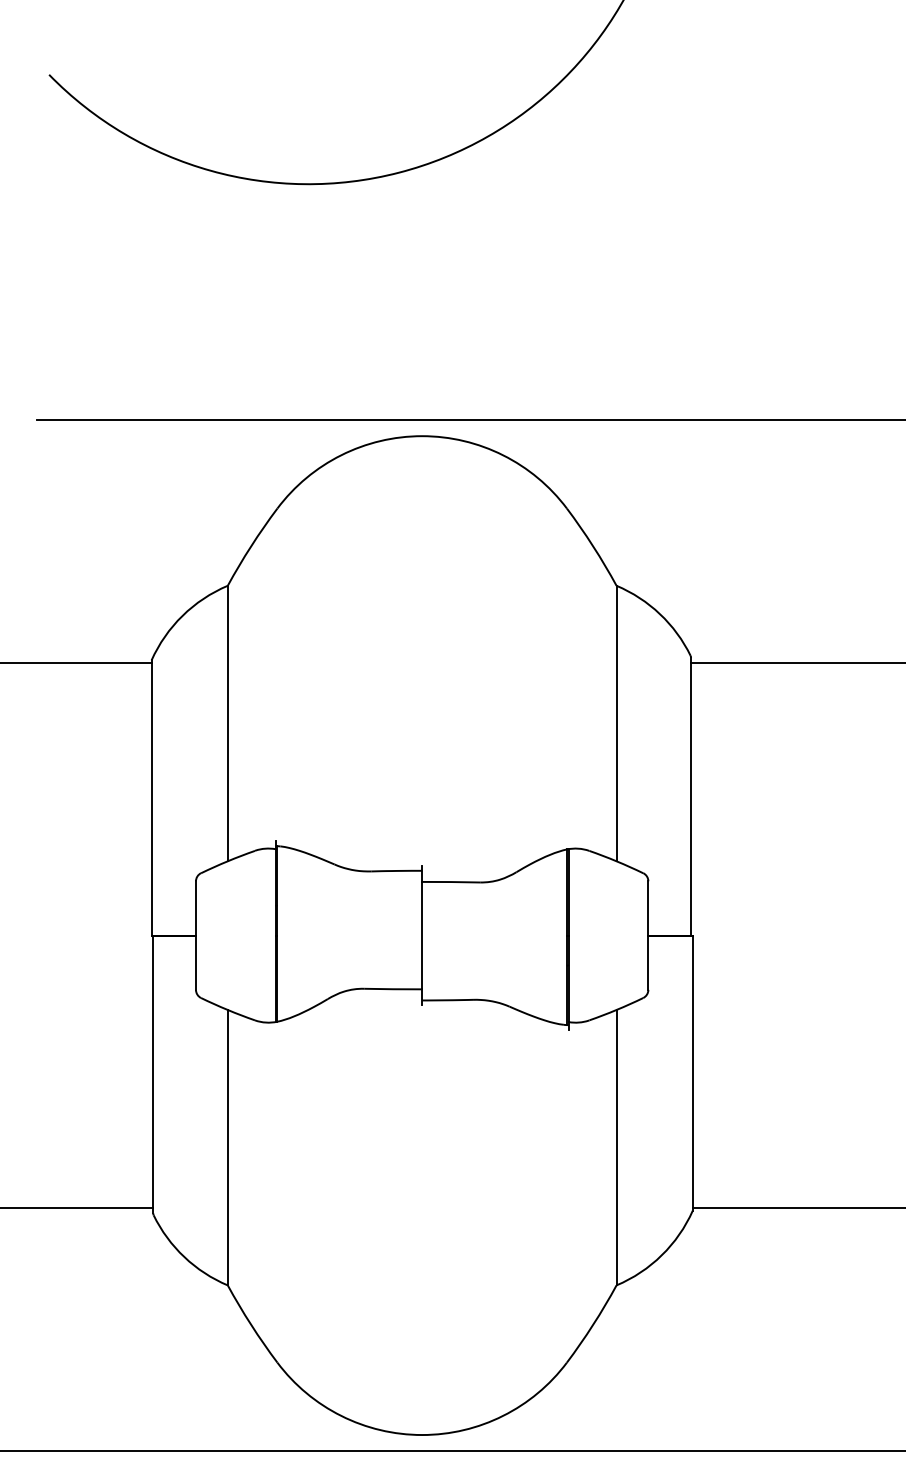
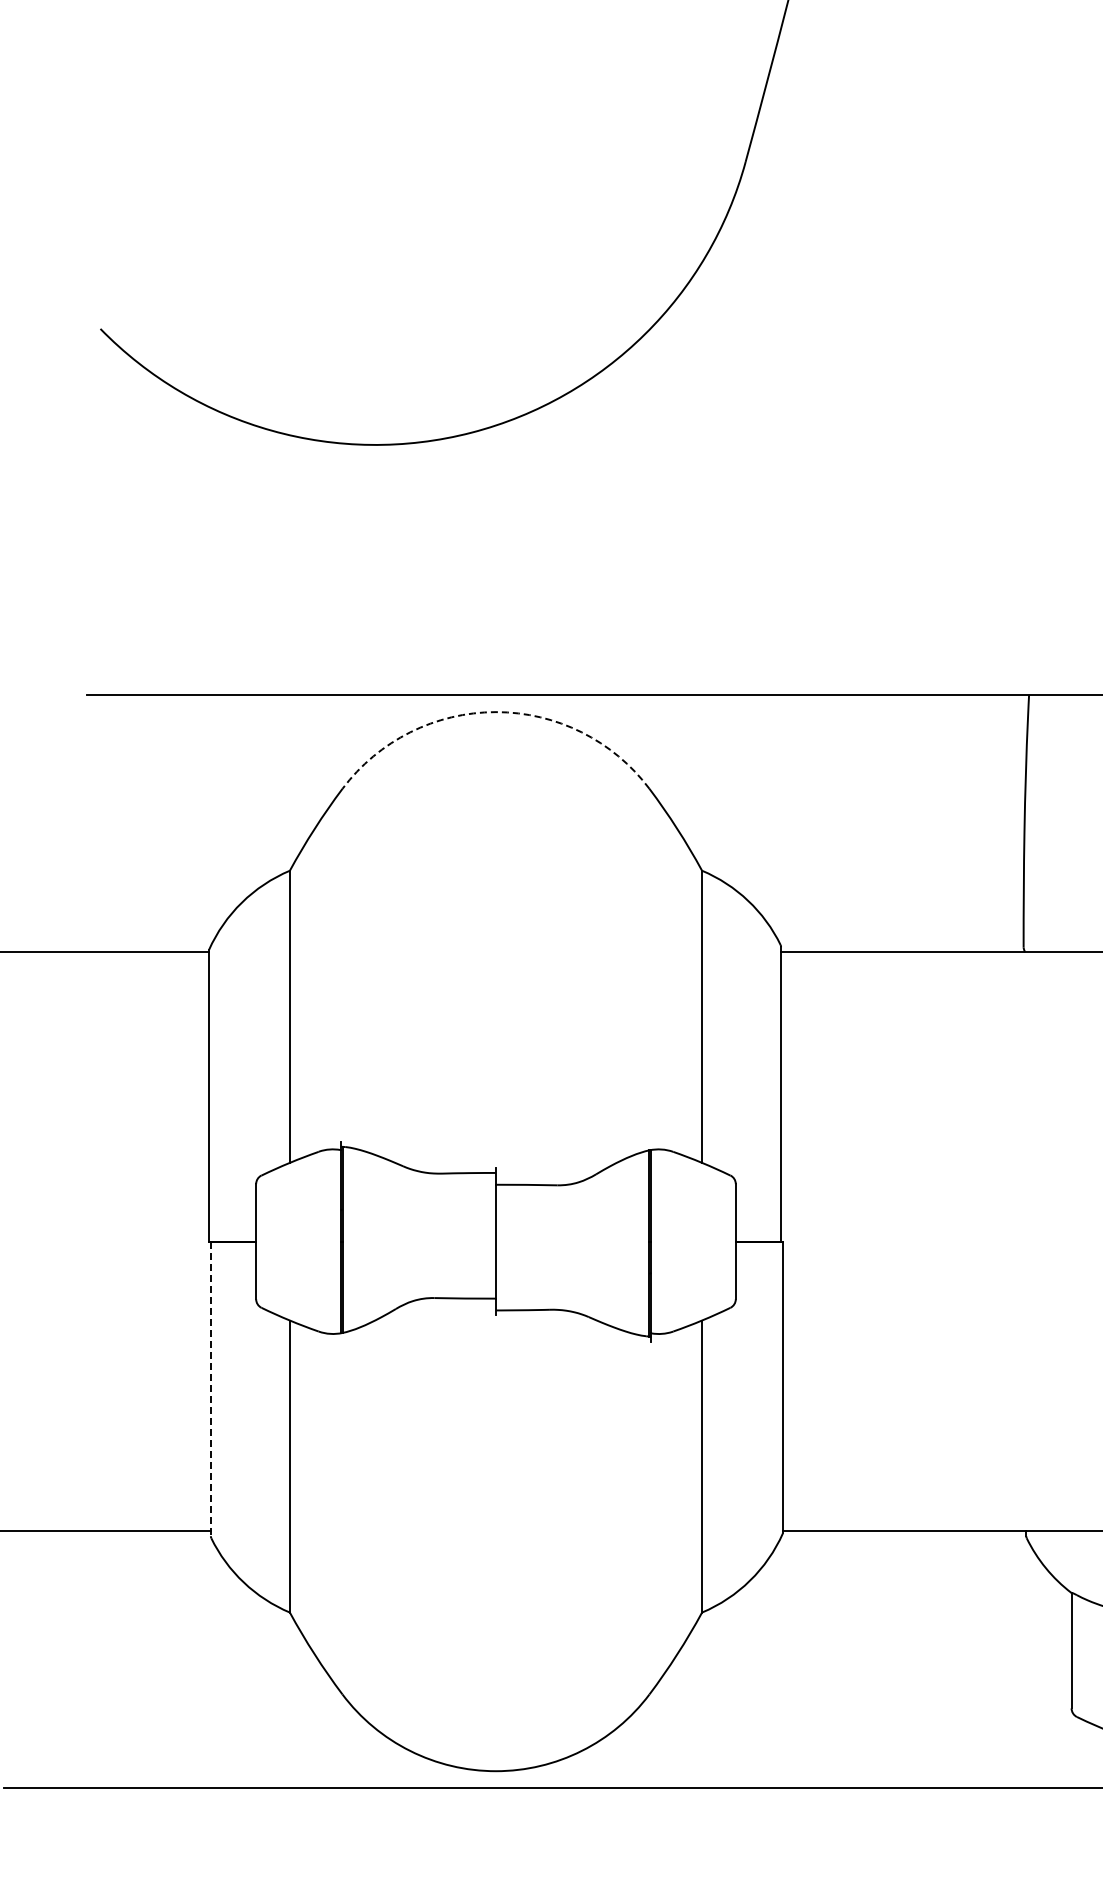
arc: (421, 436) -> (495, 712), solid -> dashed
line: (152, 1075) -> (210, 1389), solid -> dashed

